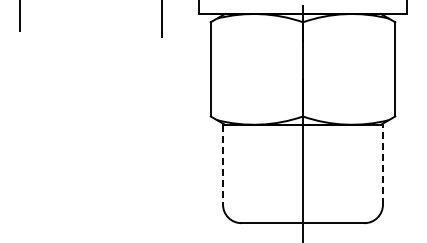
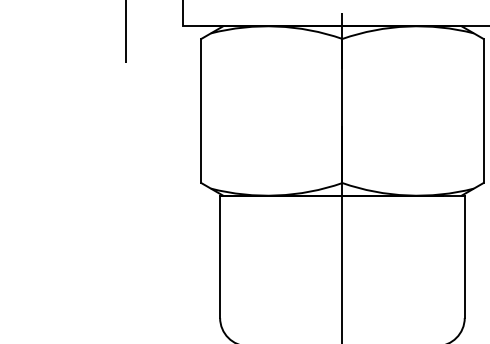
line: (223, 164) -> (220, 256), dashed -> solid
line: (382, 164) -> (464, 256), dashed -> solid

